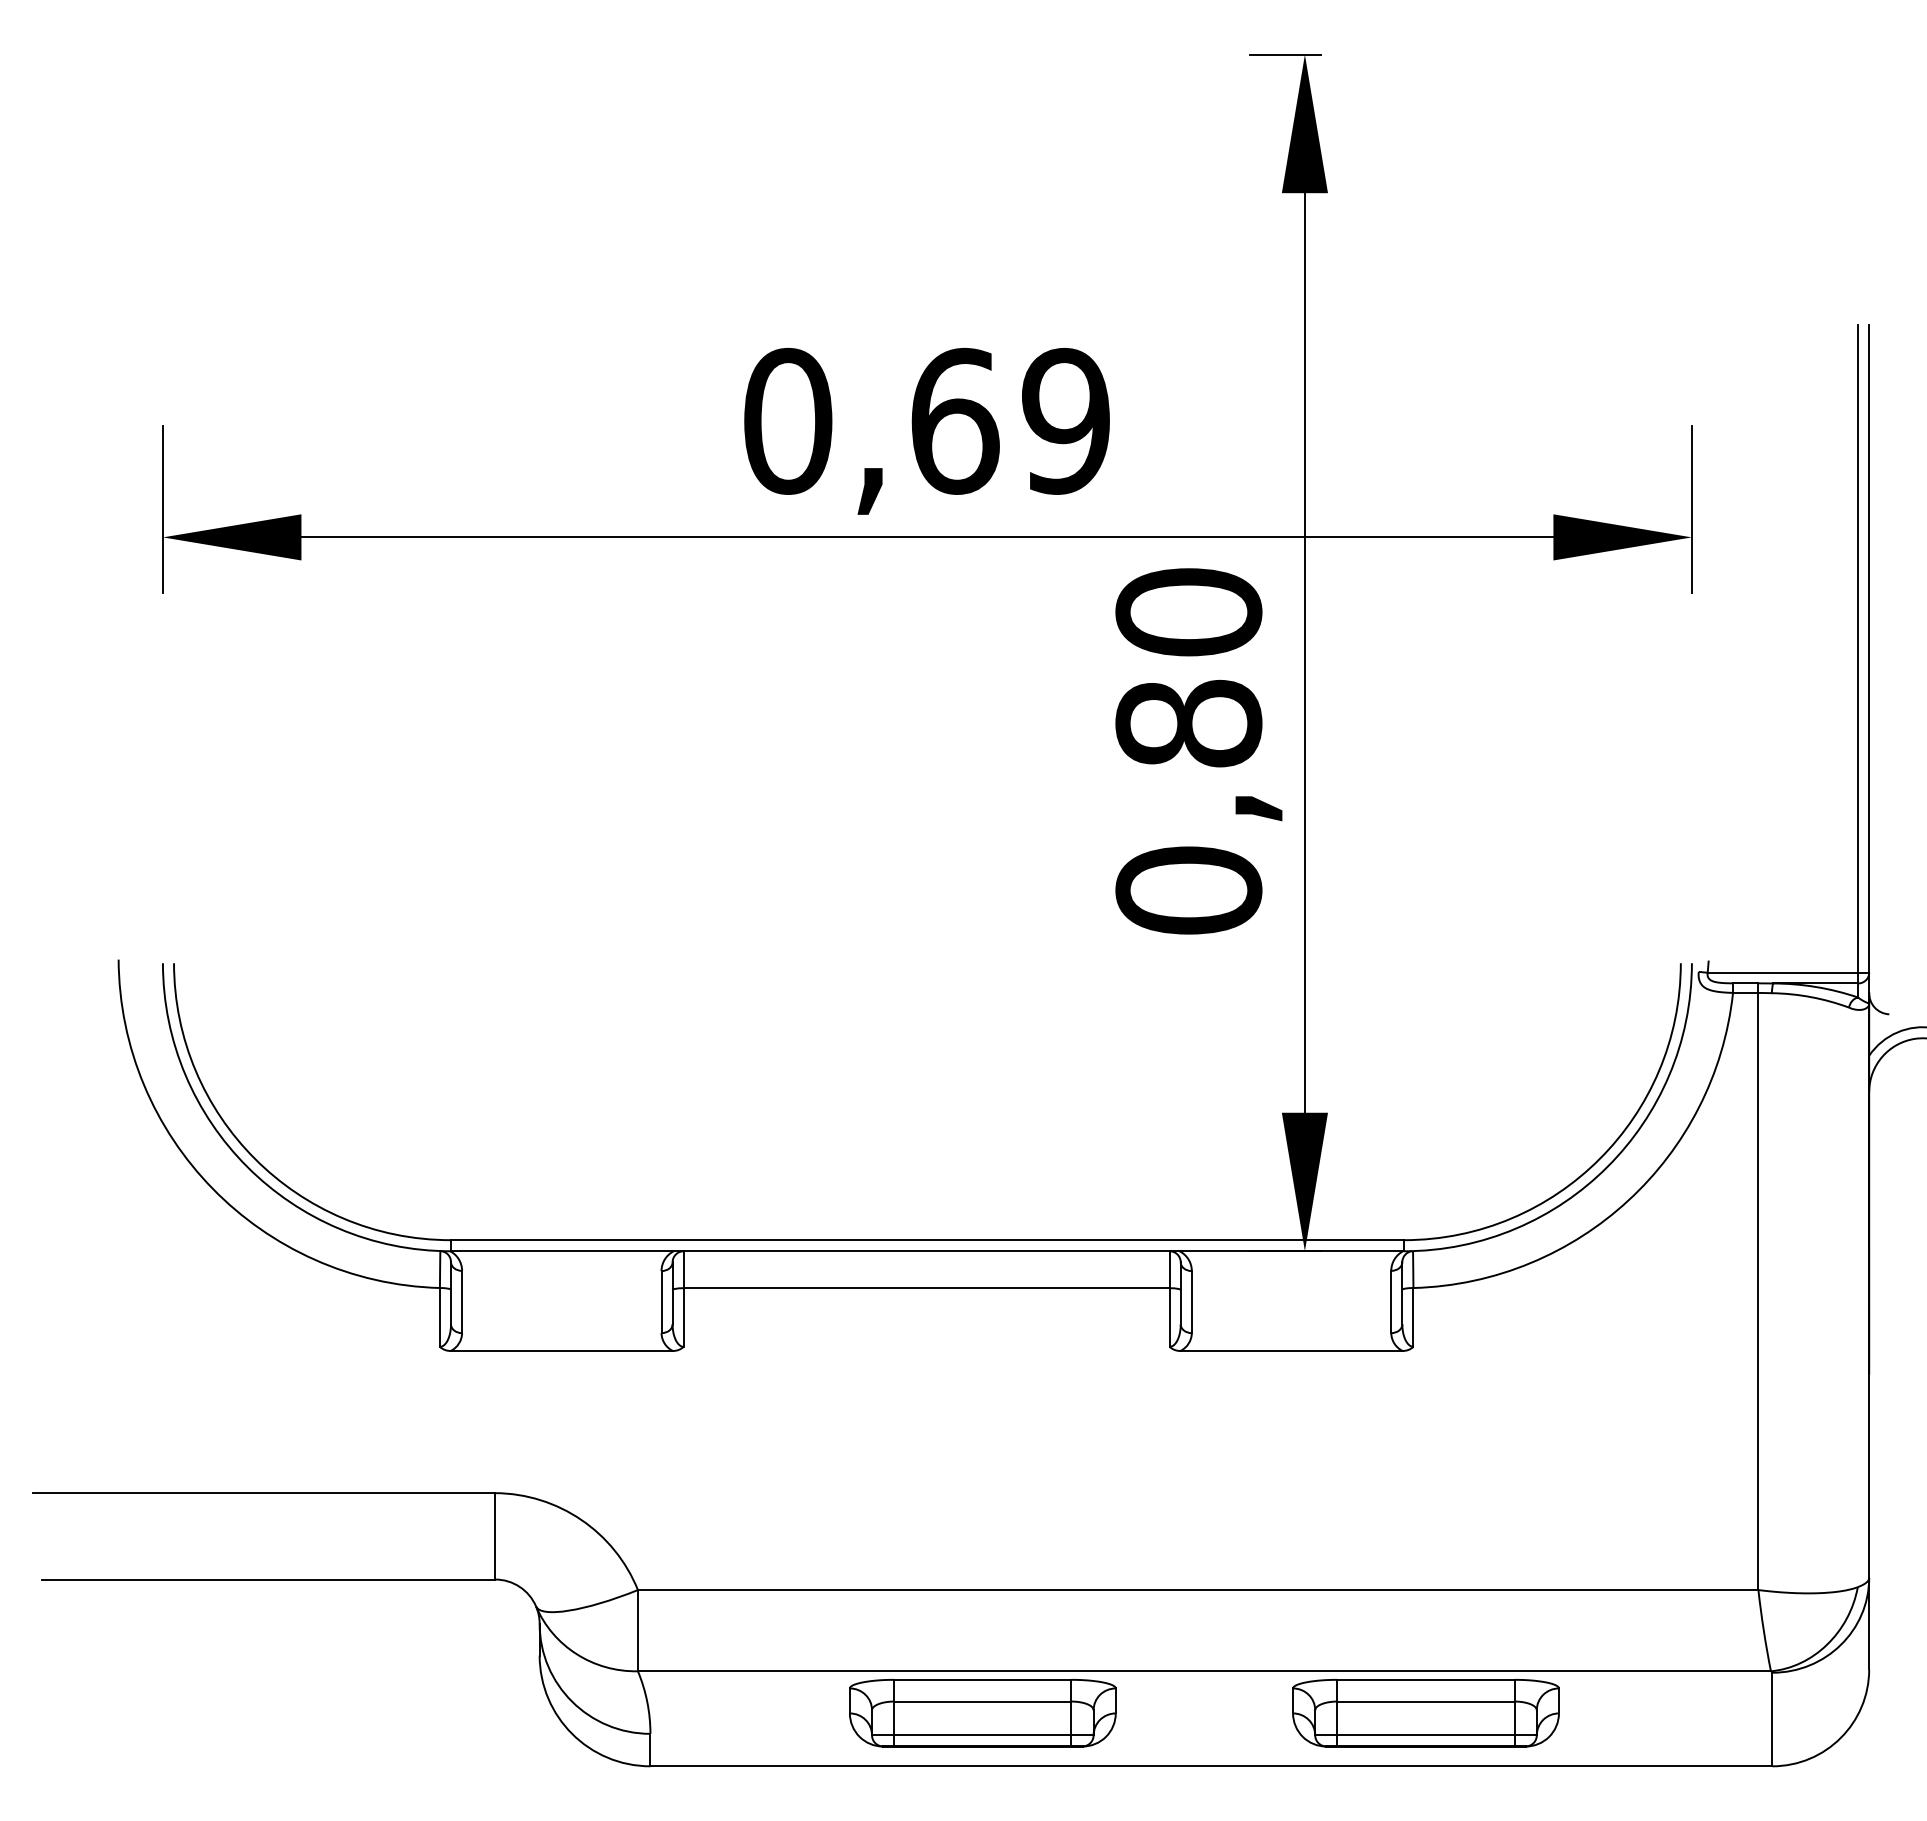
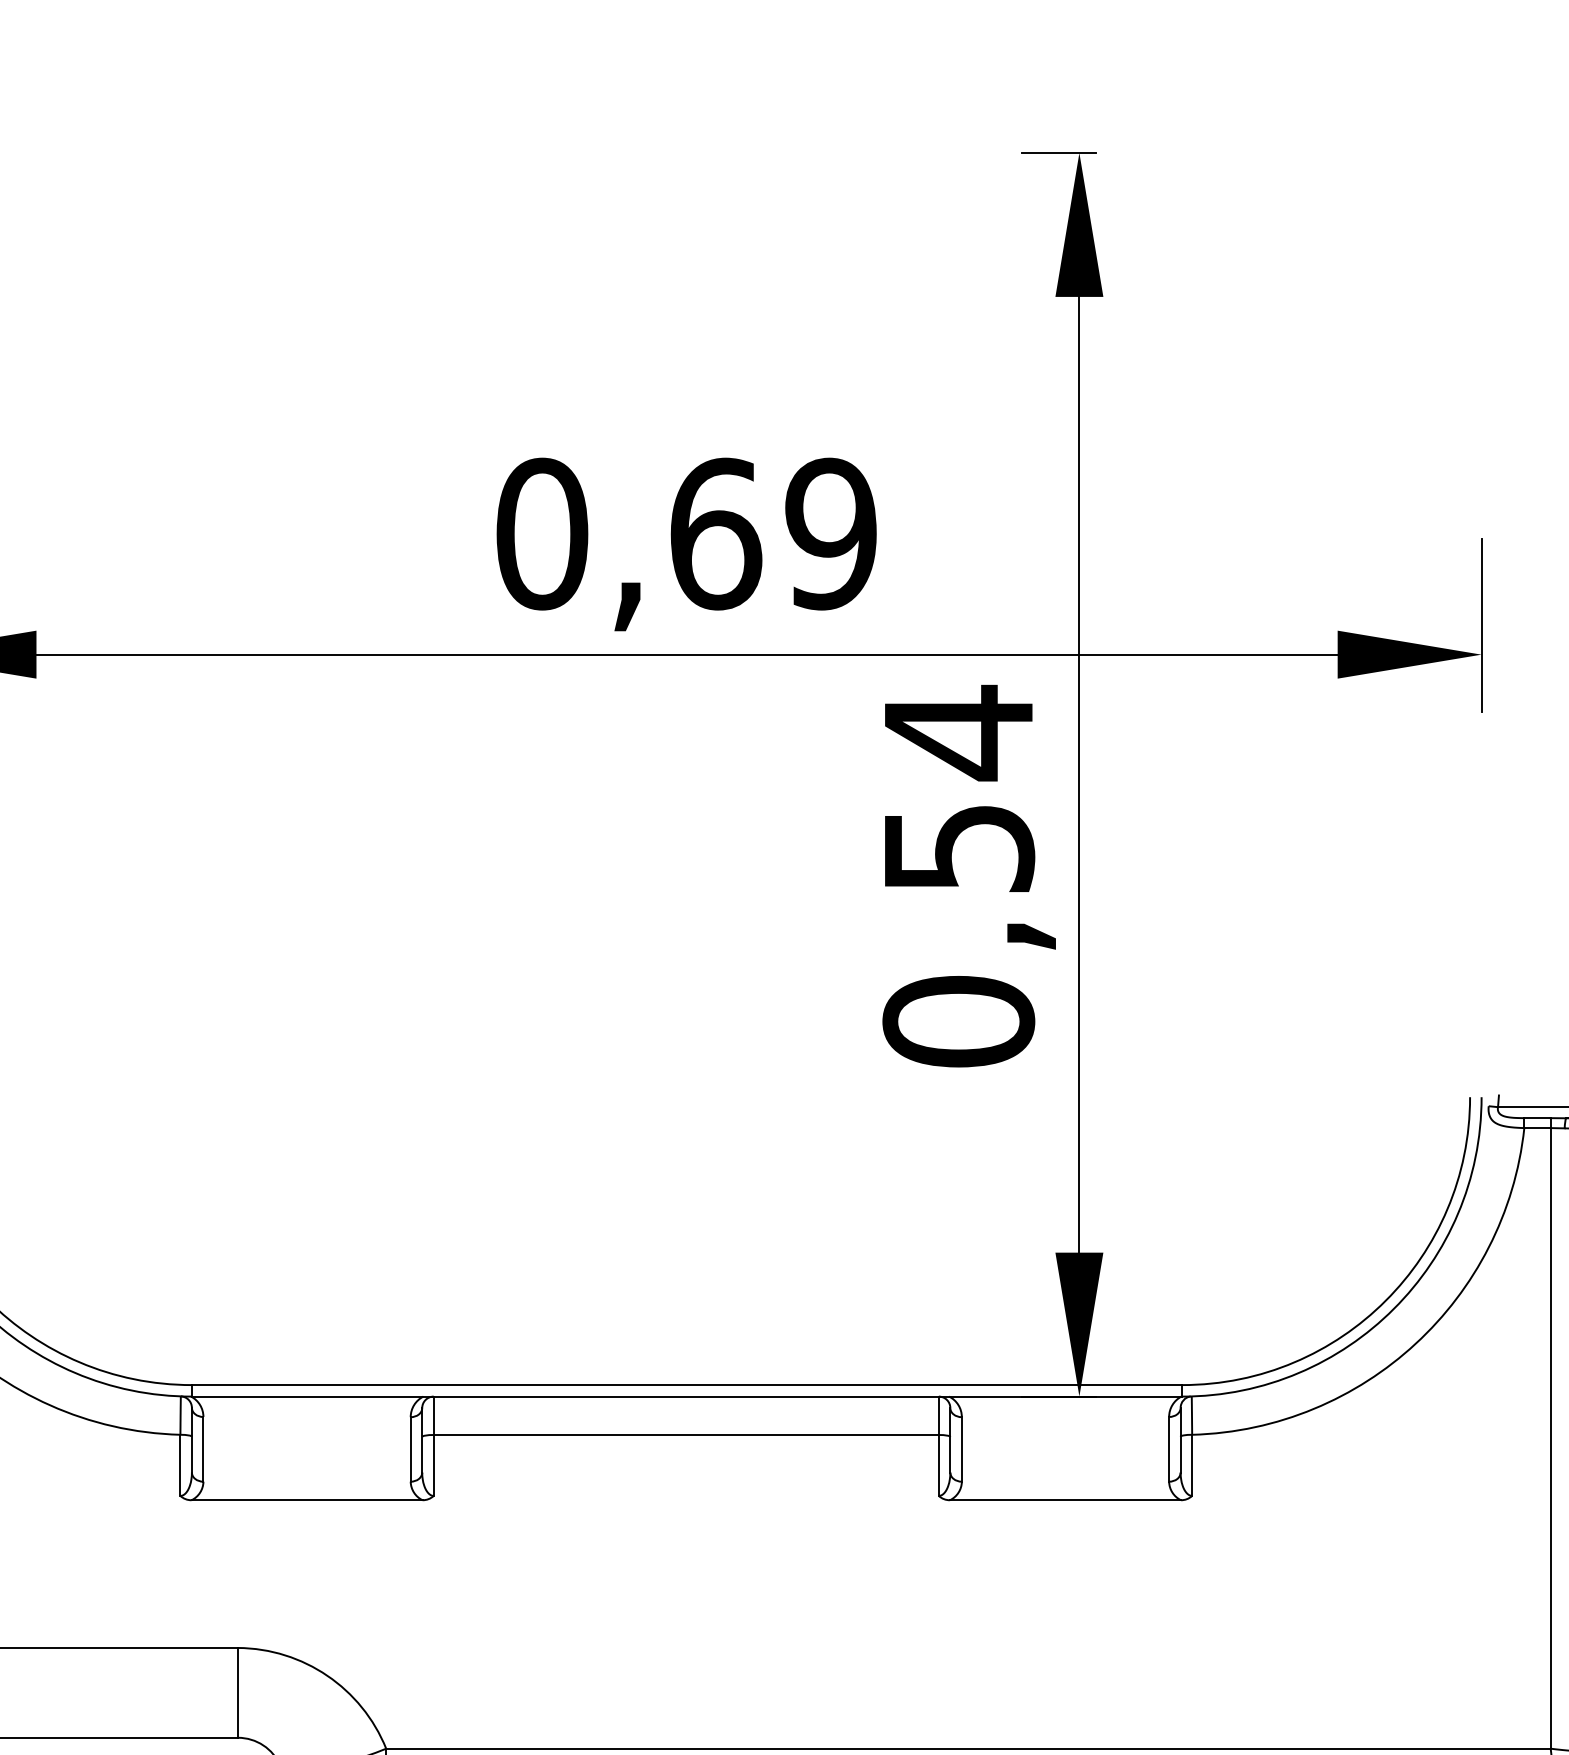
text: (1188, 666) -> (958, 788), 0,80 -> 0,54

